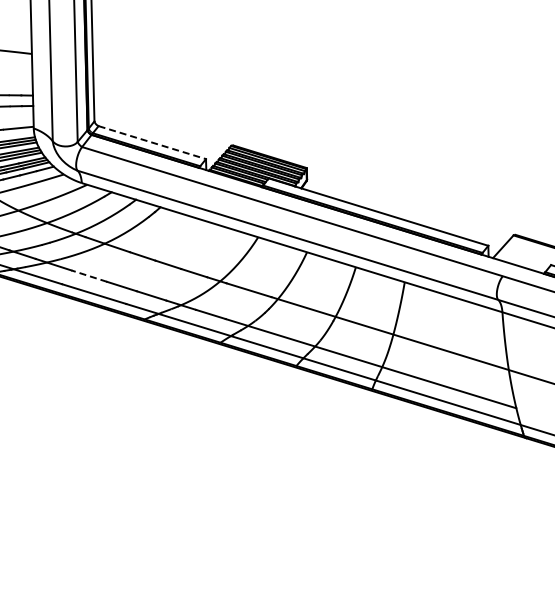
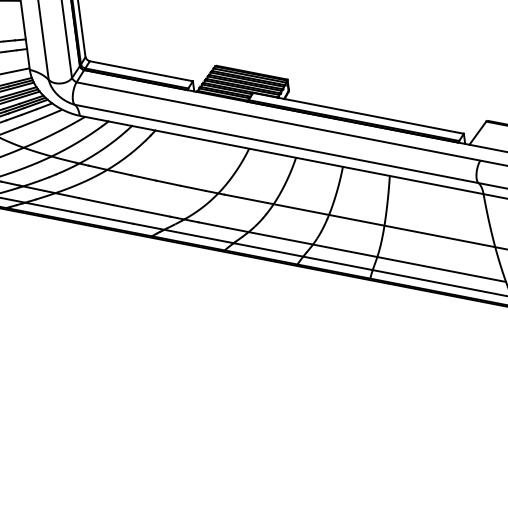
line: (152, 142) -> (141, 71), dashed -> solid
line: (89, 276) -> (96, 201), dashed -> solid

